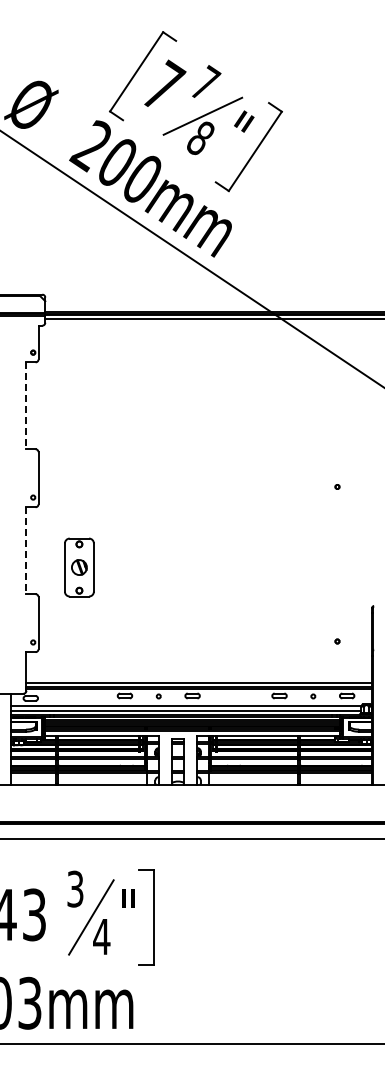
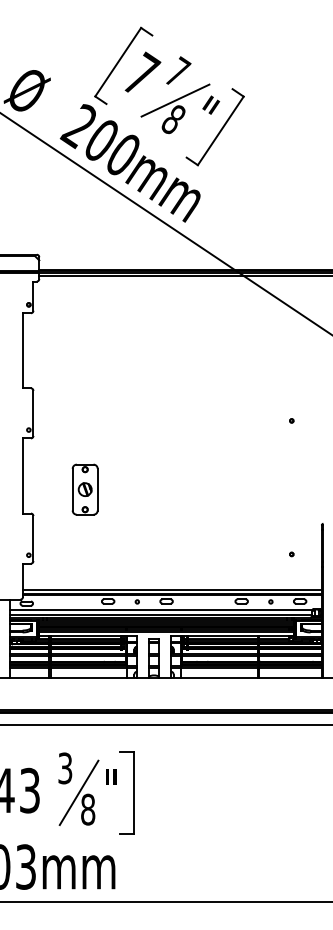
line: (26, 406) -> (23, 351), dashed -> solid
line: (26, 551) -> (23, 476), dashed -> solid
part: (79, 567) -> (85, 489), moved
text: (101, 936) -> (87, 809), 4 -> 8

